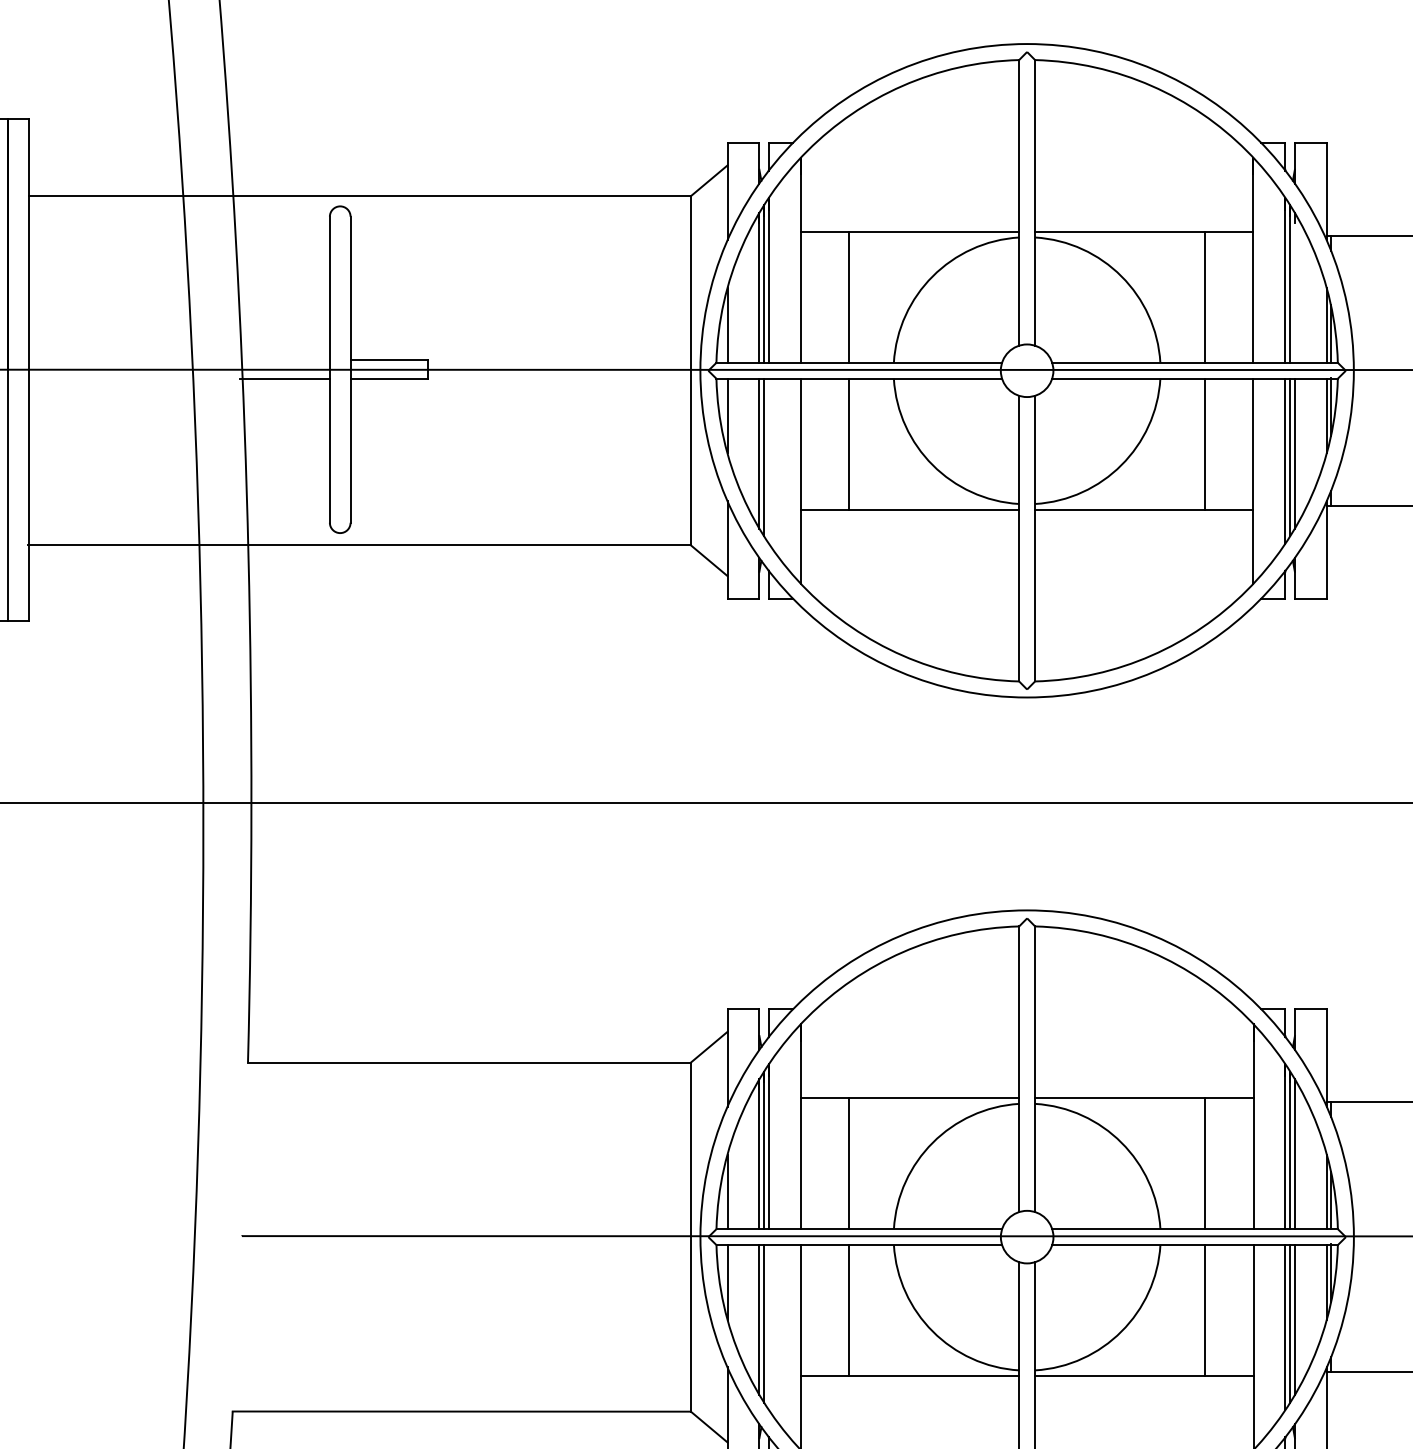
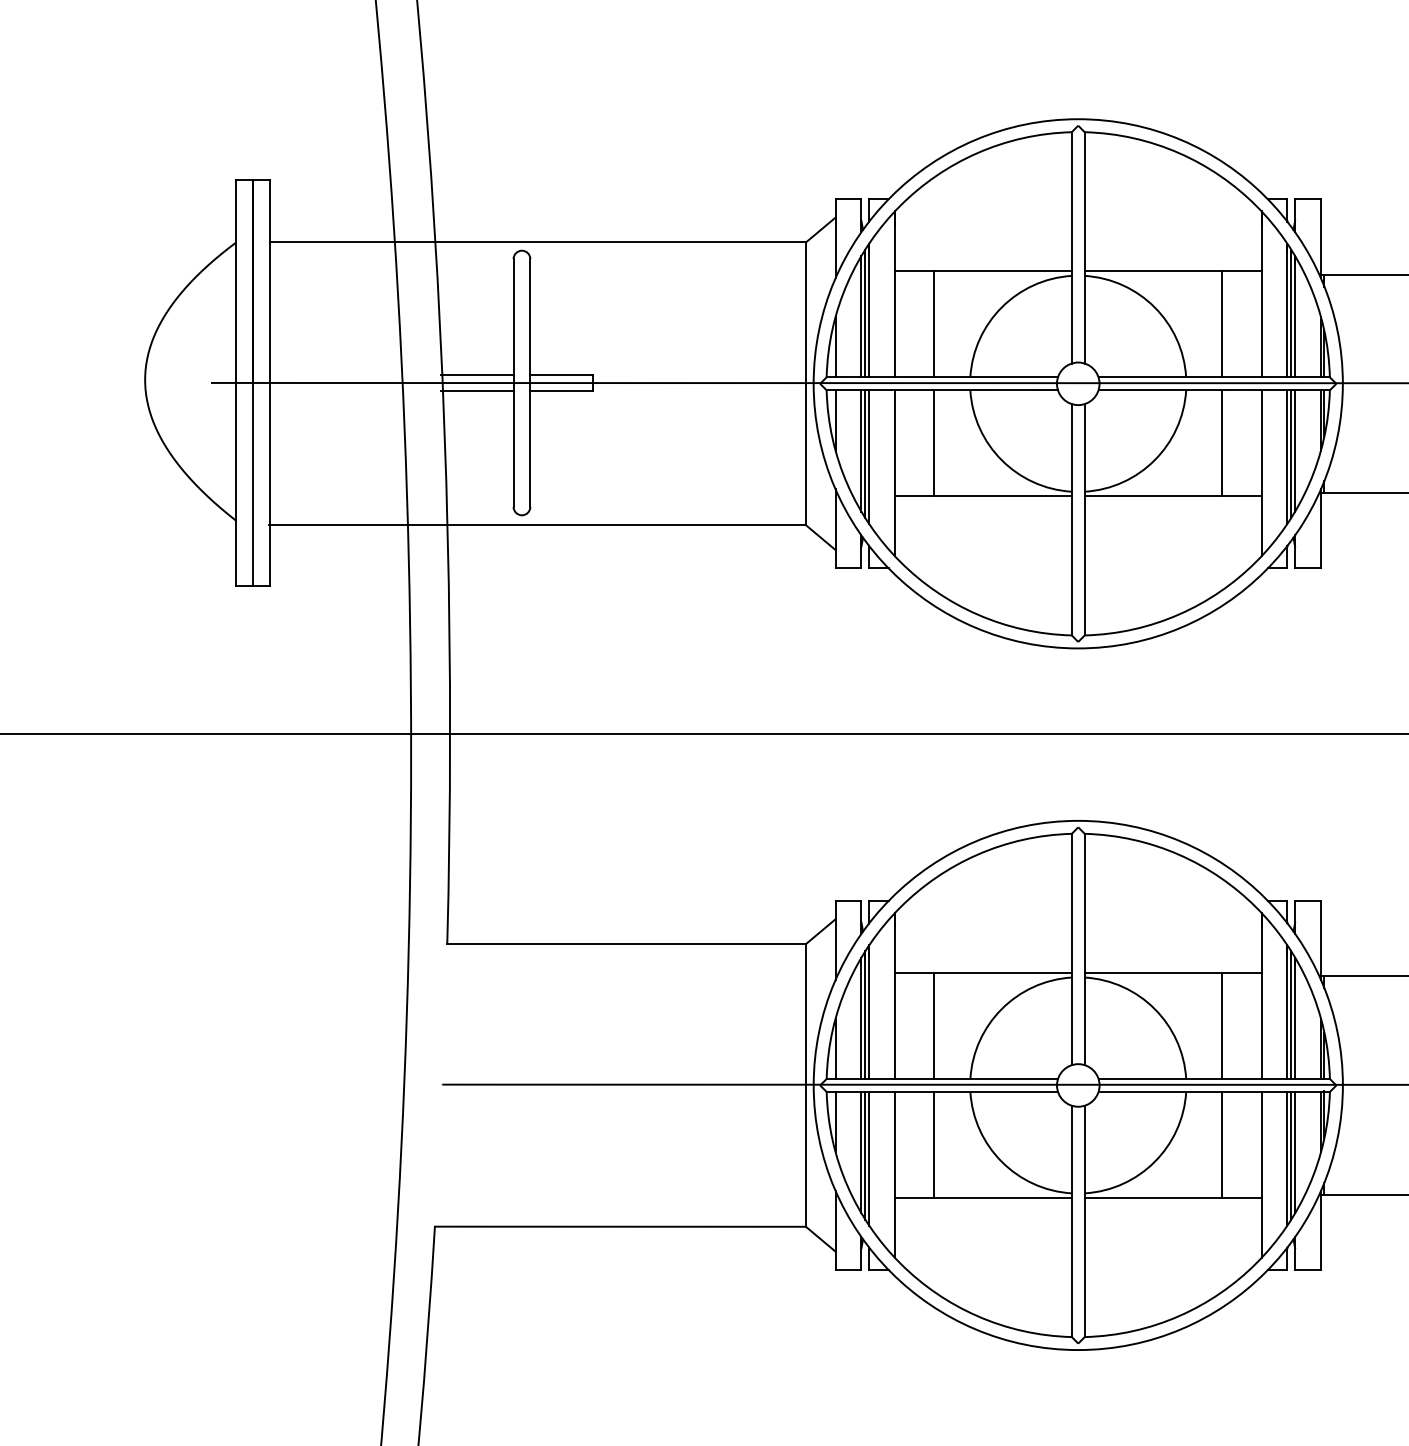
line: (1295, 287) -> (1295, 316), added
line: (285, 360) -> (477, 375), added
line: (769, 460) -> (869, 456), added
line: (769, 1327) -> (869, 1158), added

